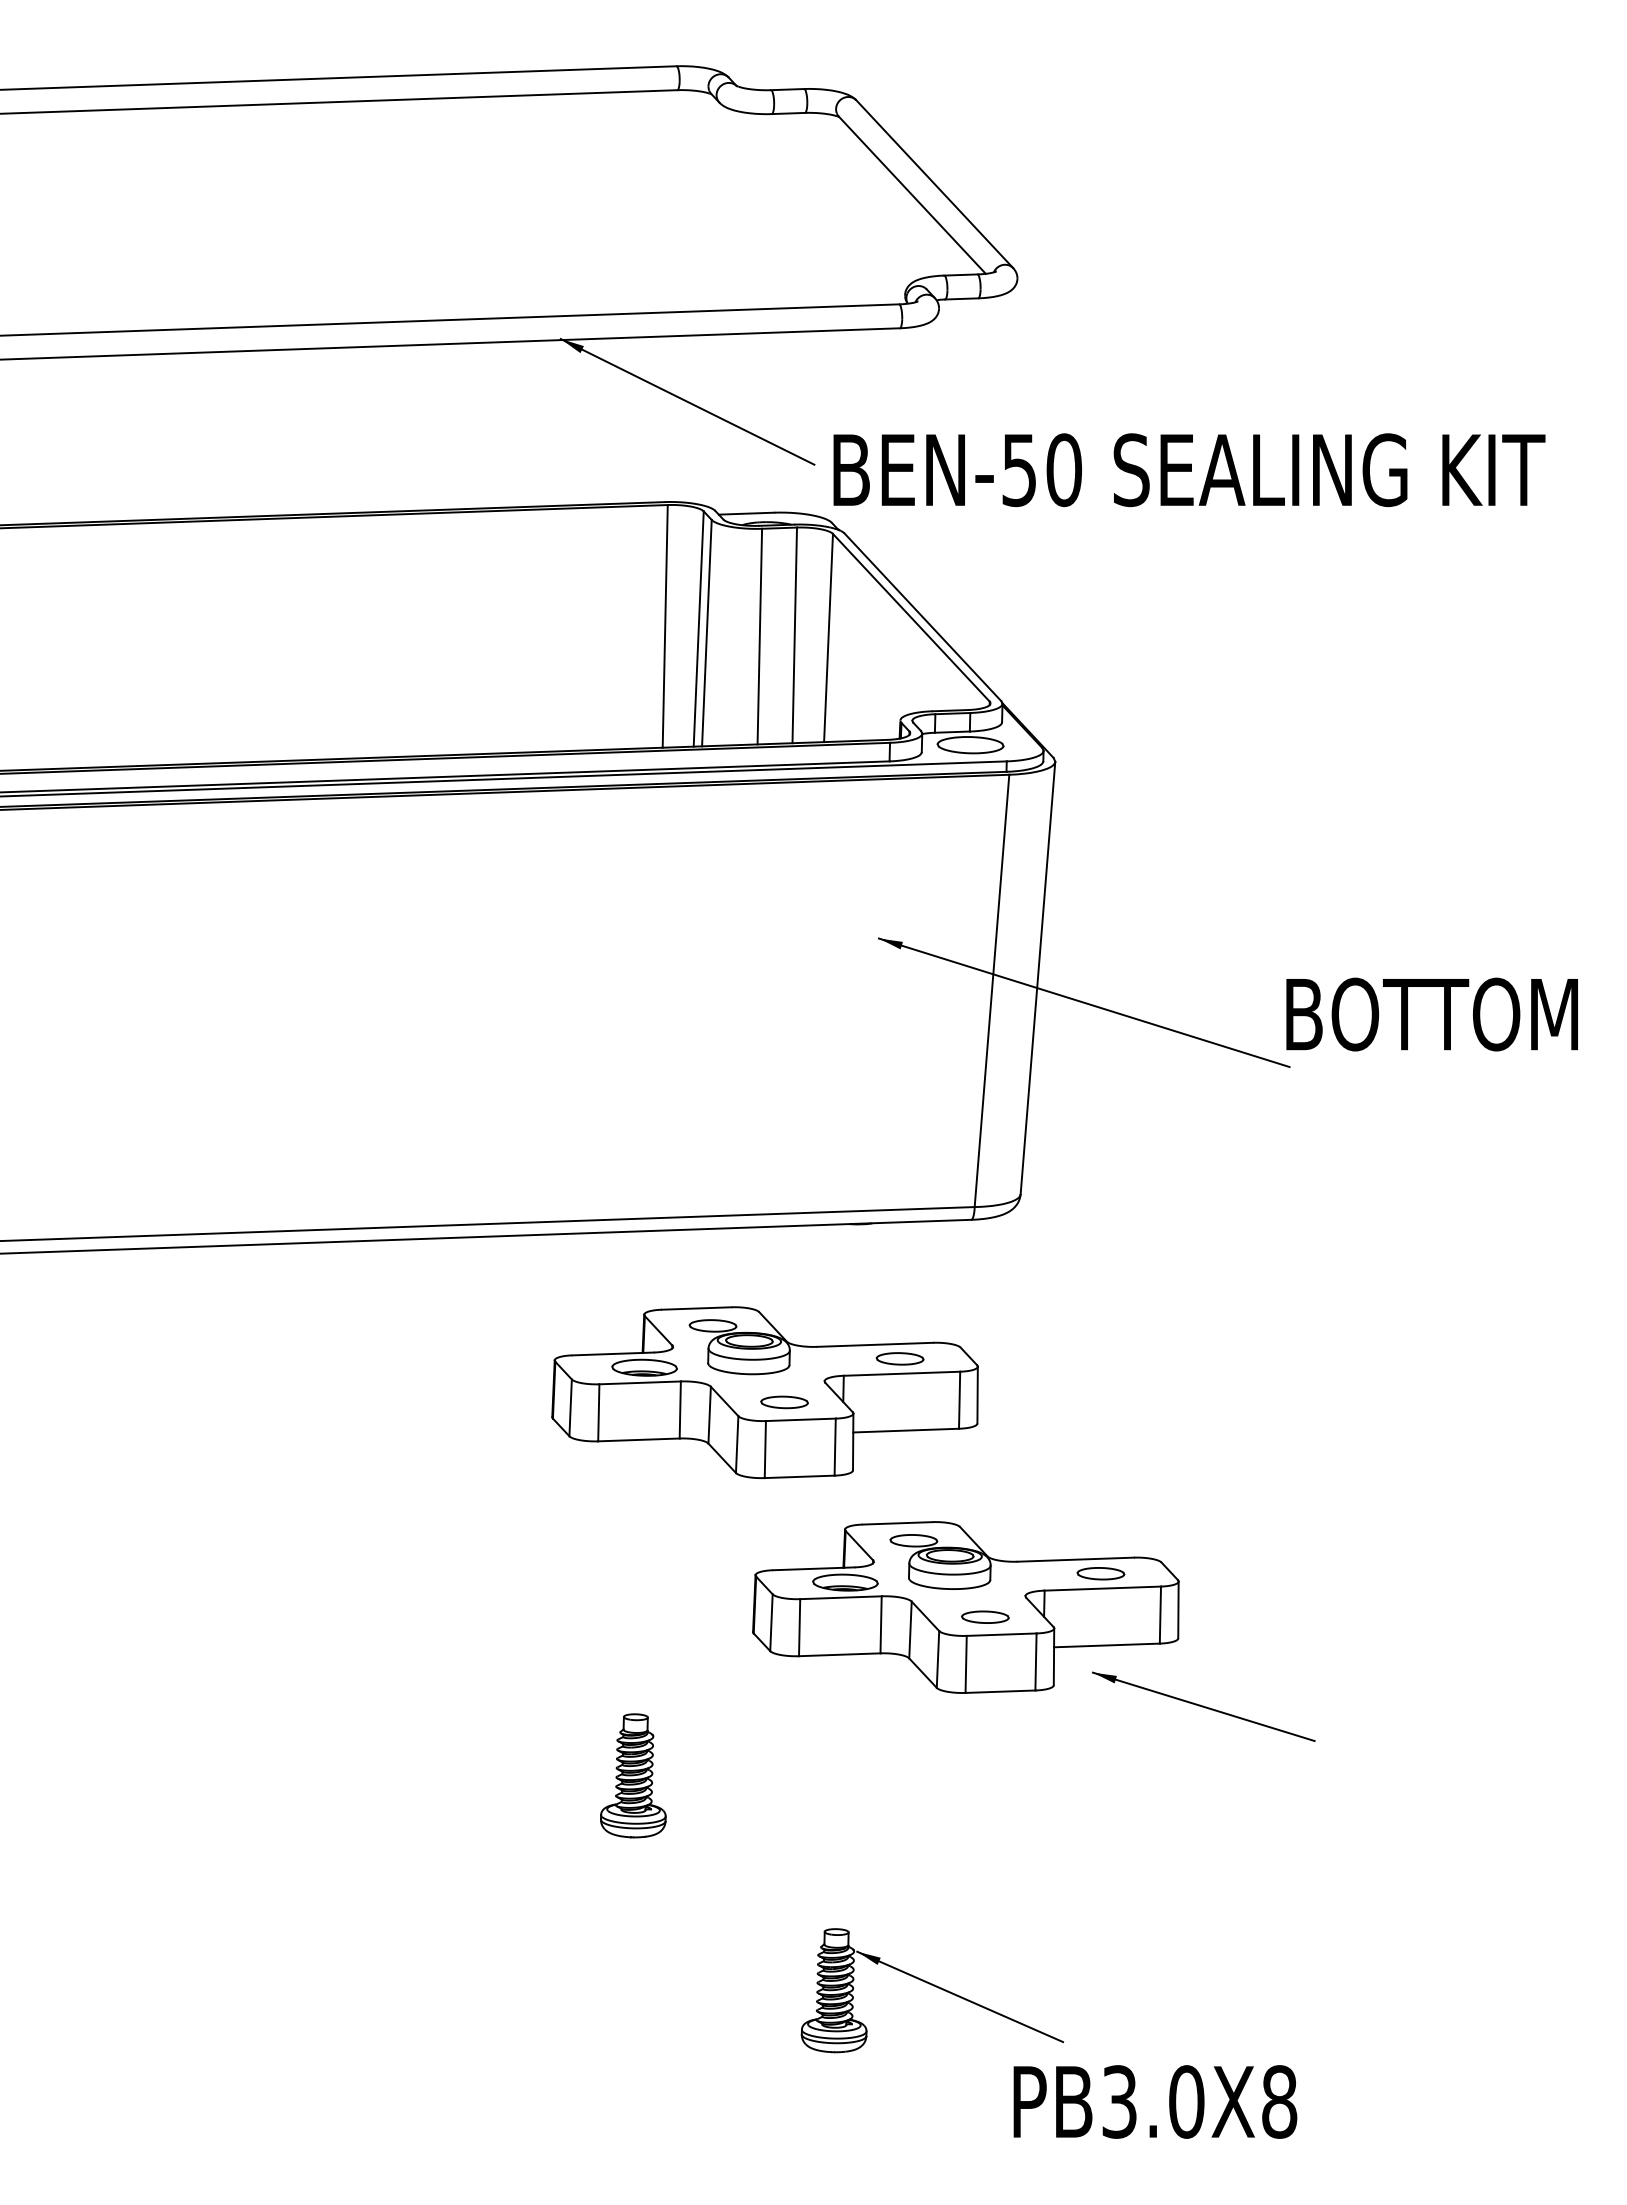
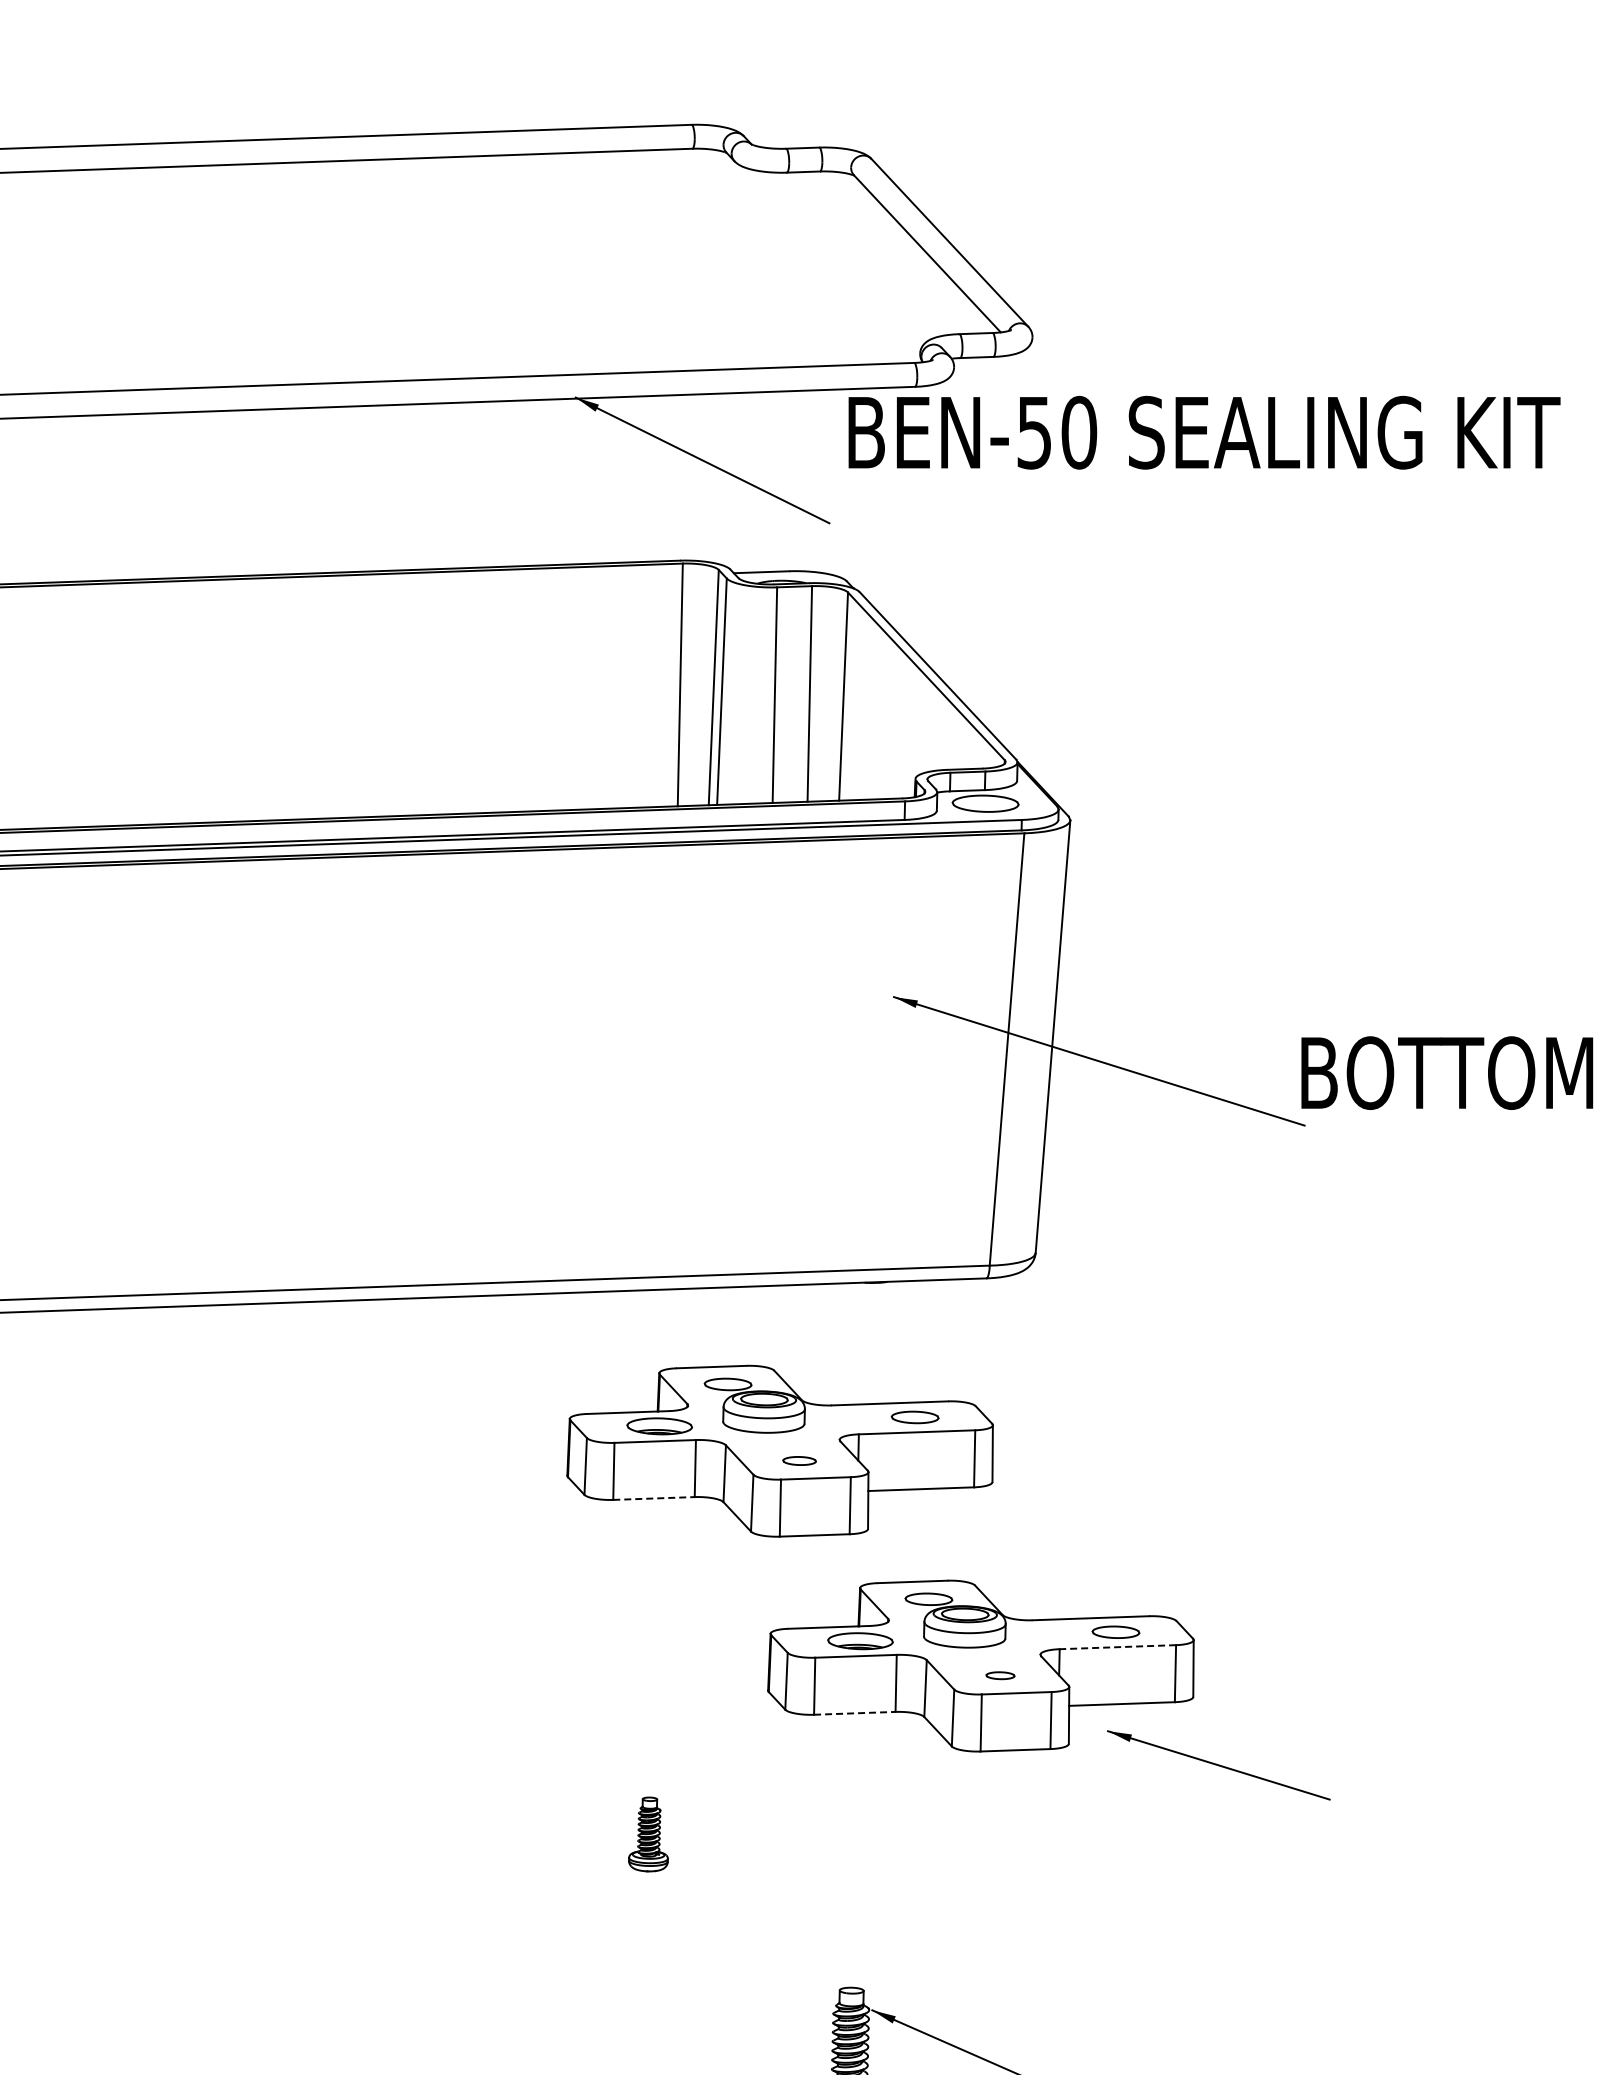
text: (1189, 470) -> (1204, 433), moved
part: (784, 1402) -> (799, 1461), size x0.7
line: (638, 1439) -> (653, 1498), solid -> dashed
line: (1102, 1588) -> (1117, 1647), solid -> dashed
part: (985, 1616) -> (1000, 1675), size x0.6
line: (839, 1654) -> (854, 1713), solid -> dashed
part: (633, 1775) -> (648, 1834), size x0.6

